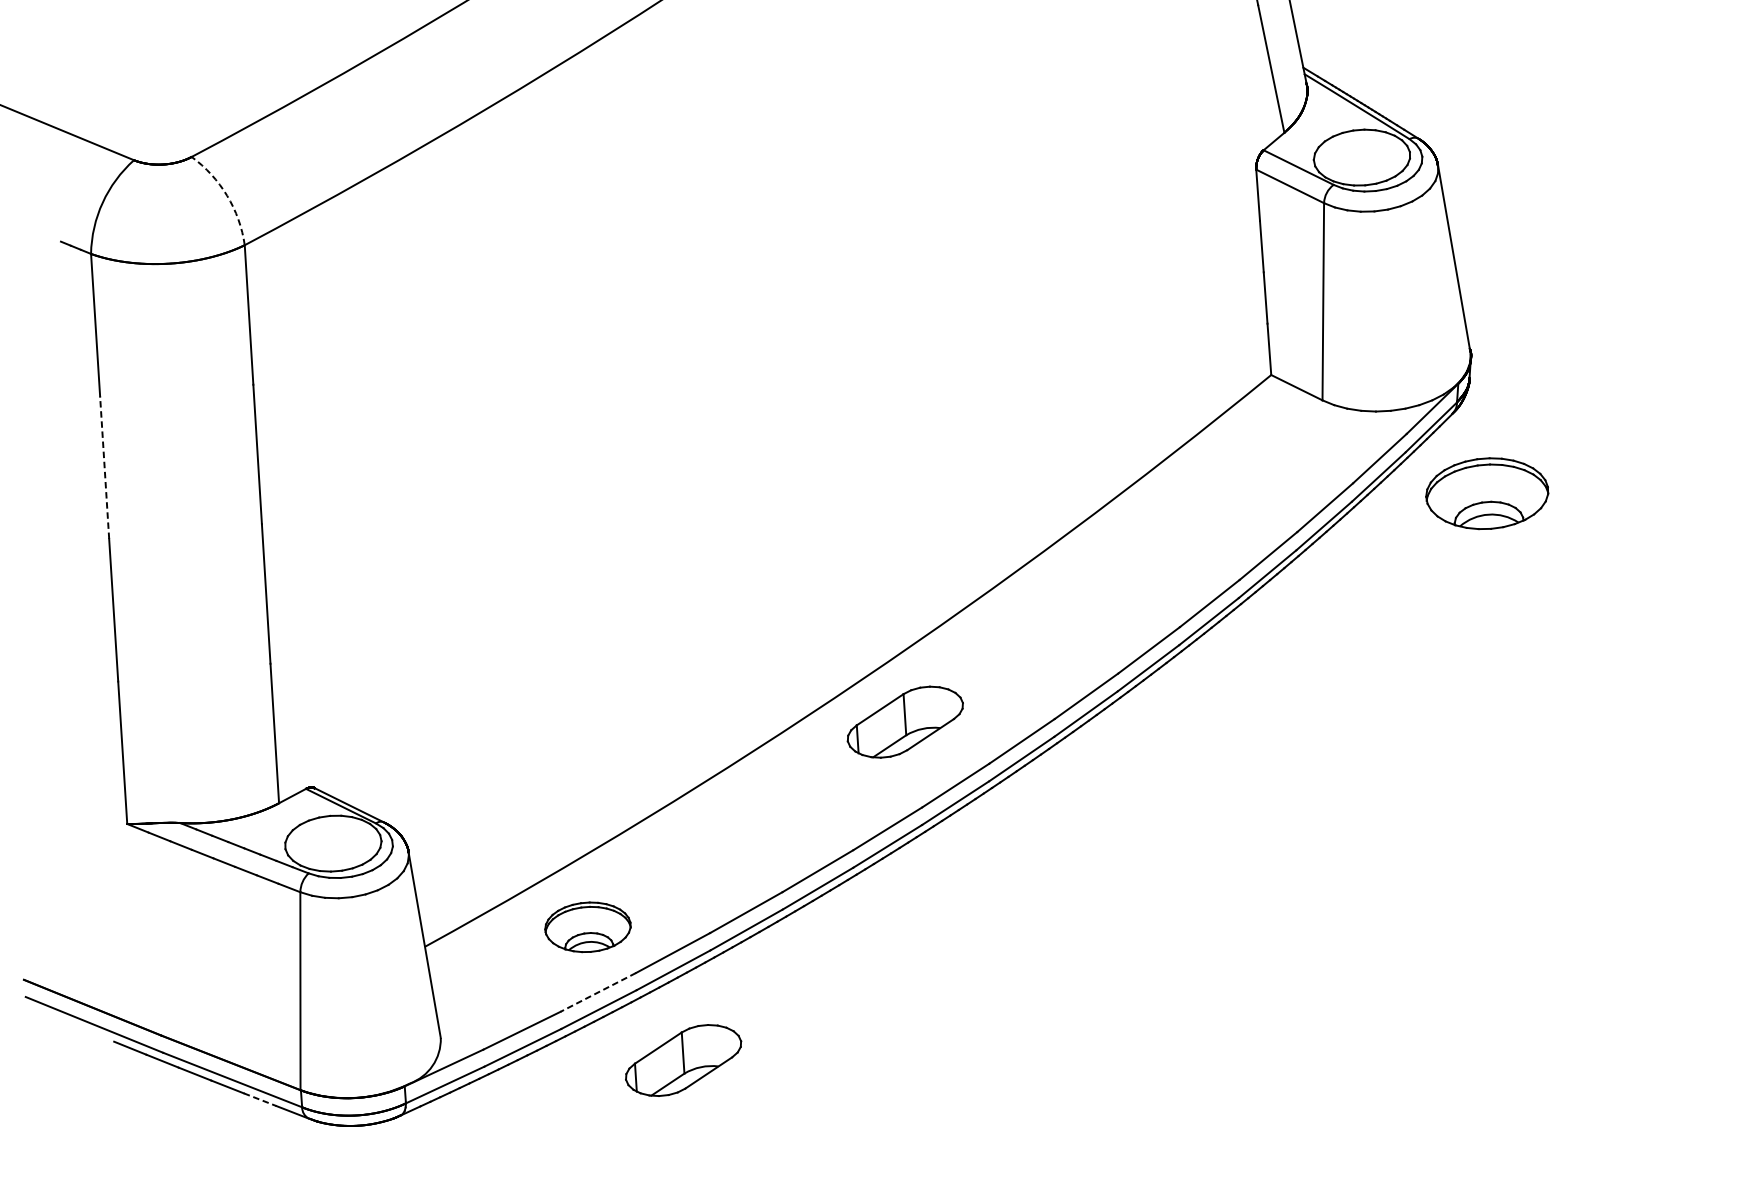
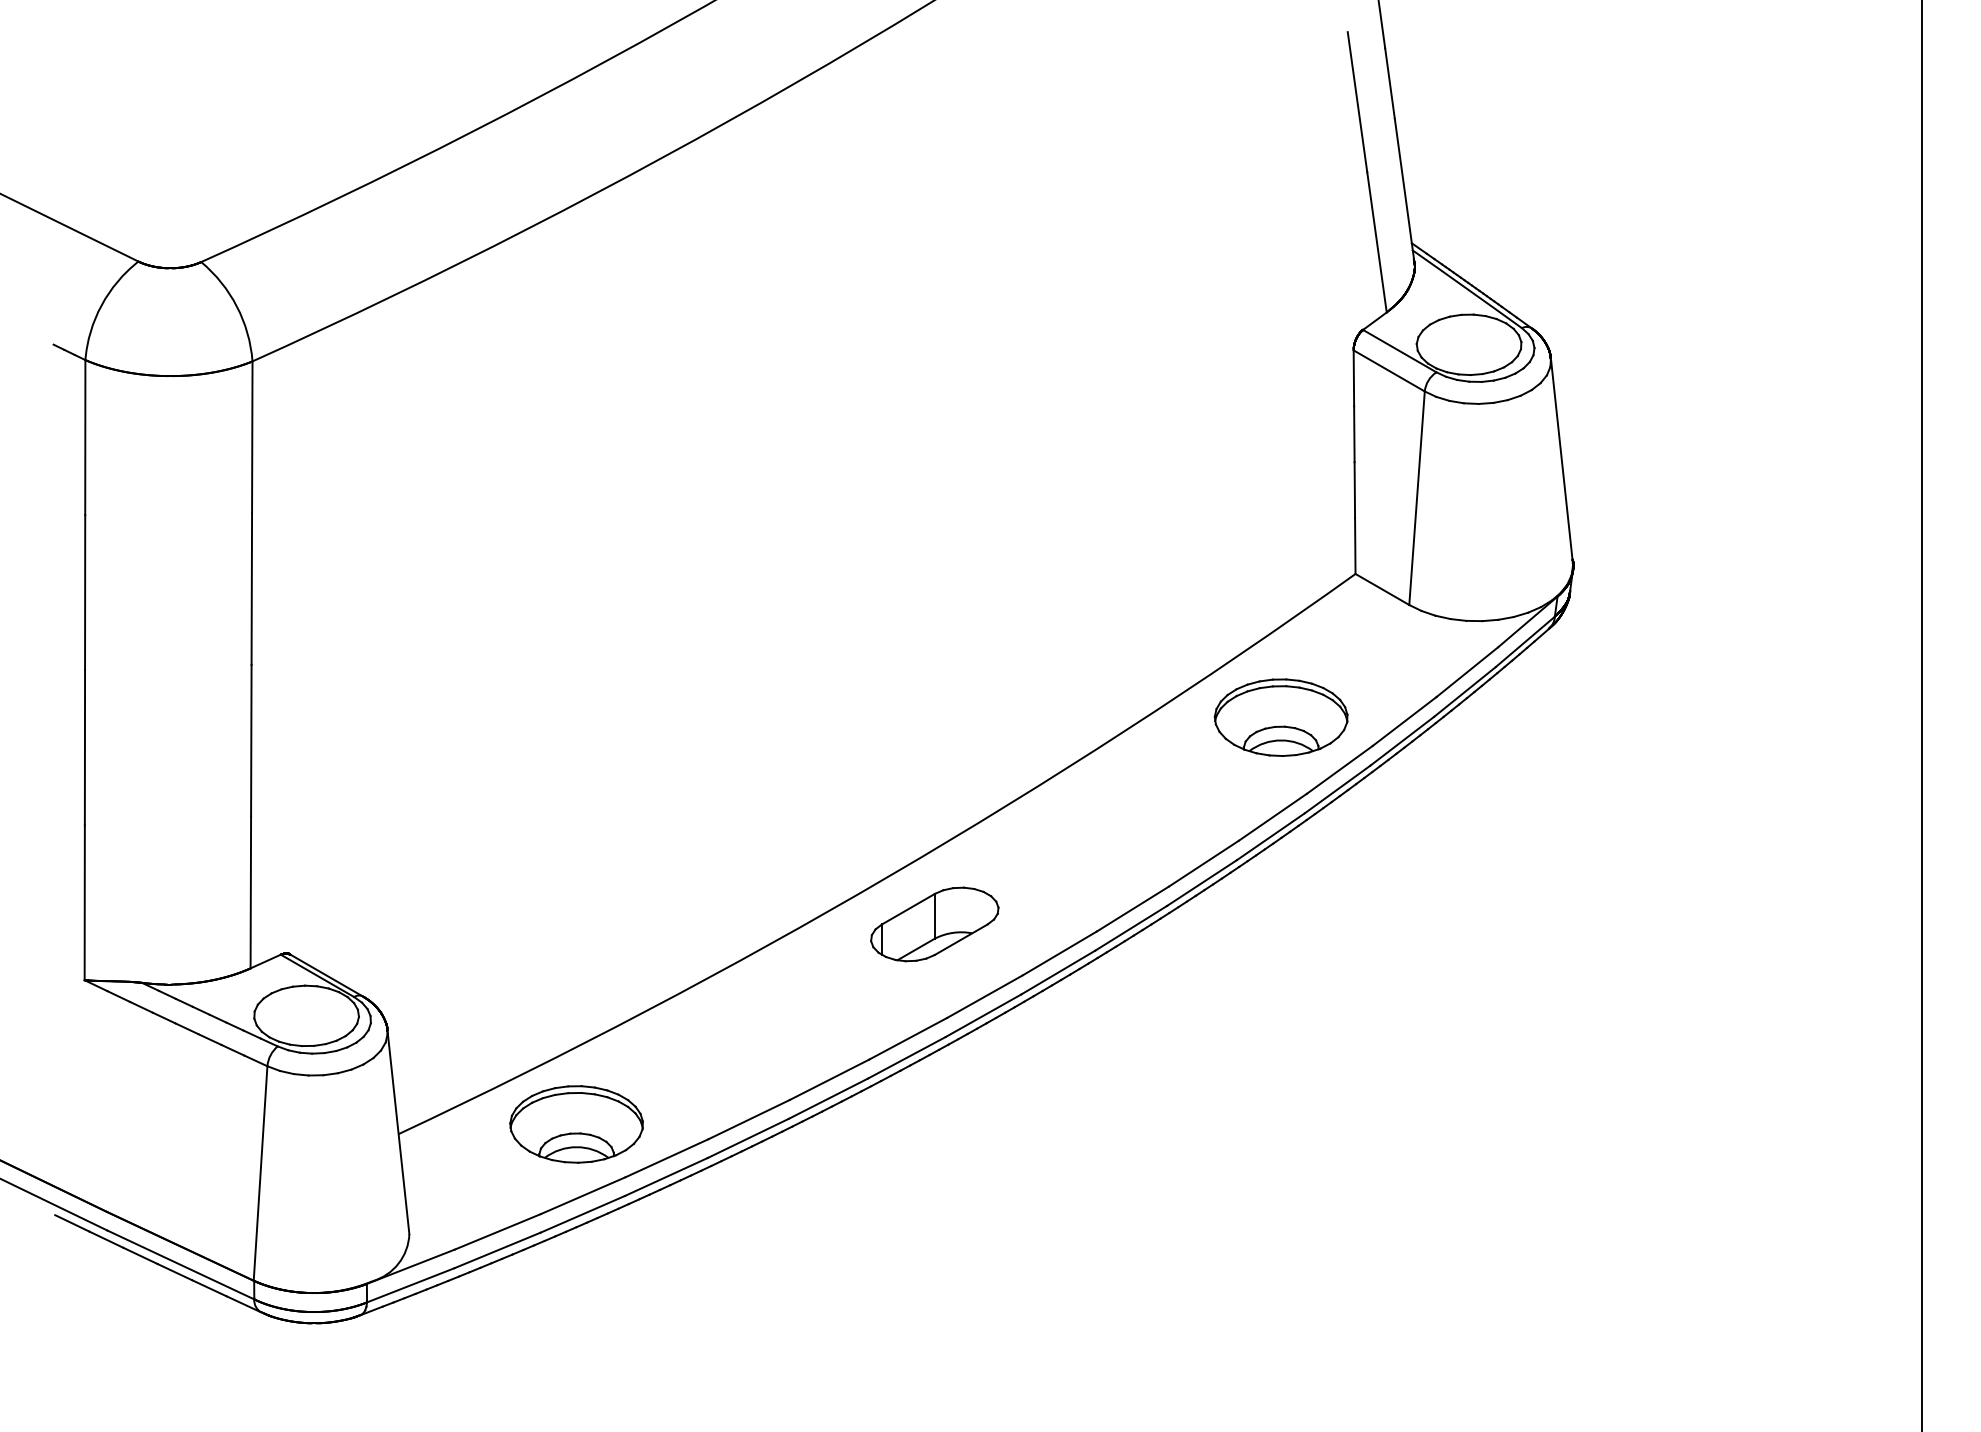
arc: (226, 195) -> (236, 306), dashed -> solid
line: (104, 467) -> (85, 592), dashed -> solid
part: (1486, 493) -> (1280, 717), moved
part: (587, 927) -> (576, 1124), size x1.43
line: (597, 992) -> (582, 1195), dashed -> solid
part: (683, 1060) -> (670, 1275), removed
line: (260, 1099) -> (209, 1288), dashed -> solid

